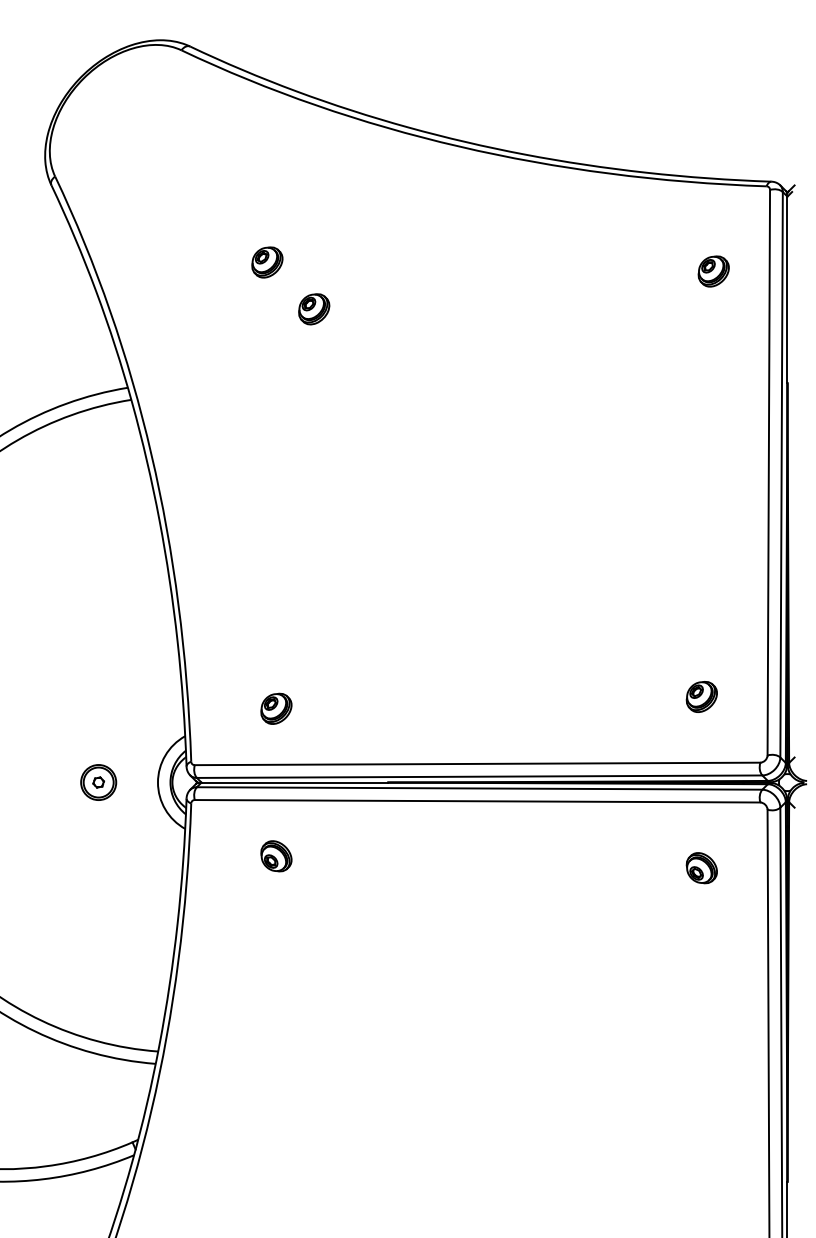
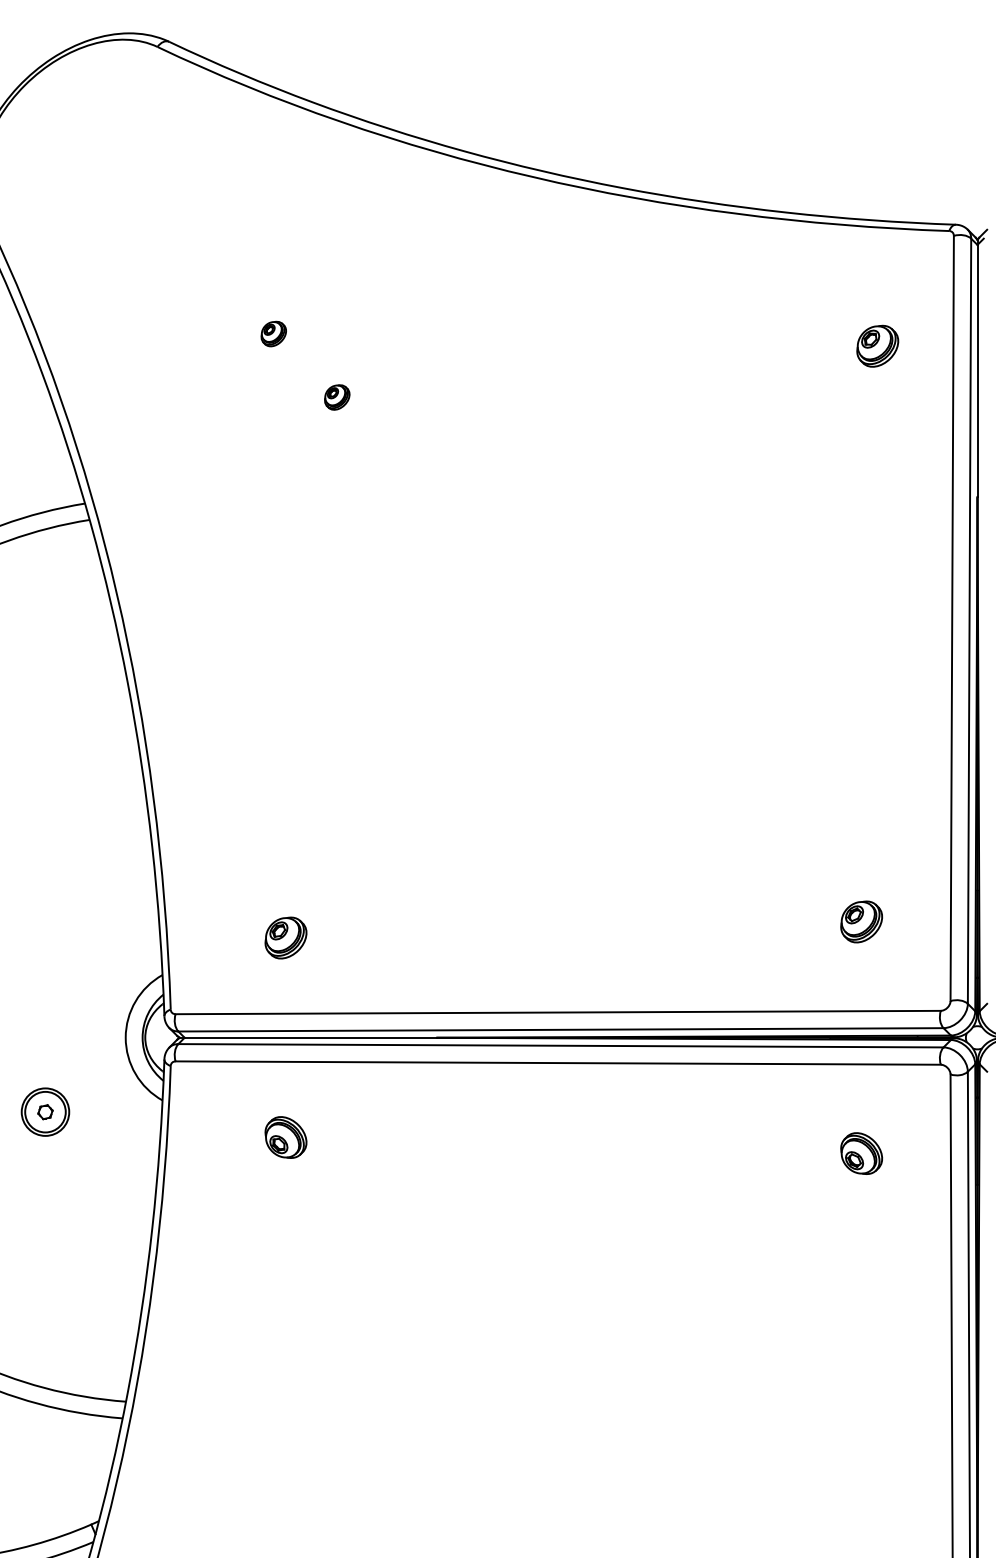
part: (267, 262) -> (273, 334), size x0.6
part: (314, 309) -> (337, 397), size x0.6
part: (98, 782) -> (45, 1112), moved

